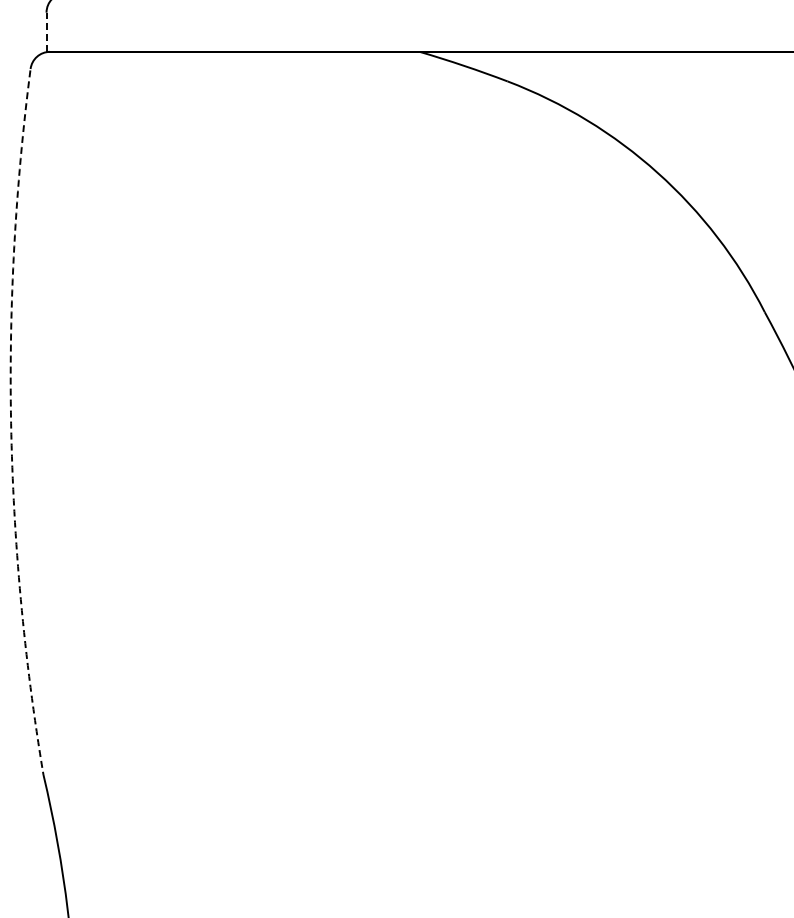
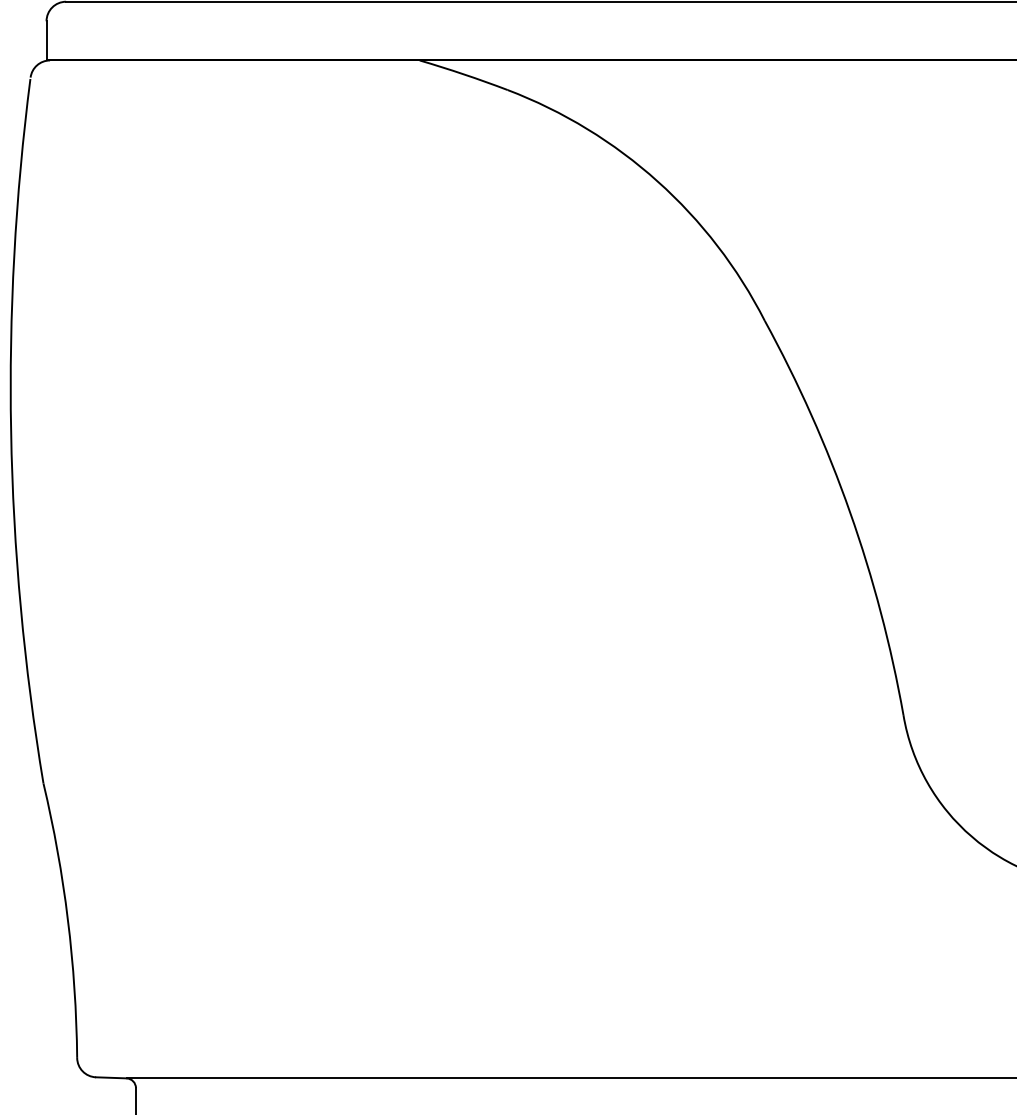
line: (46, 31) -> (46, 40), dashed -> solid
arc: (11, 422) -> (11, 431), dashed -> solid

